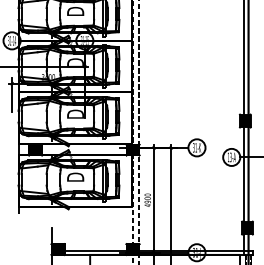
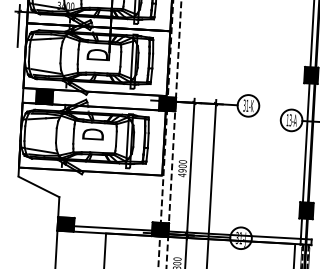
line: (34, 220) -> (38, 186), added

